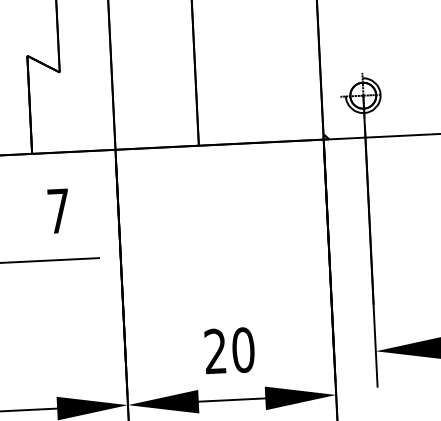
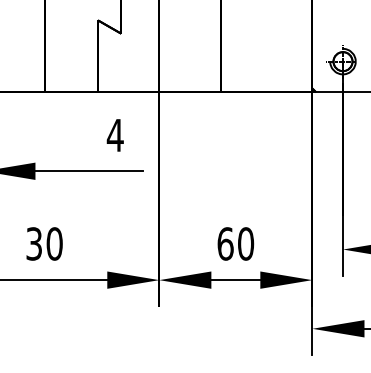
text: (57, 211) -> (114, 135), 7 -> 4
text: (215, 350) -> (225, 243), 20 -> 60

